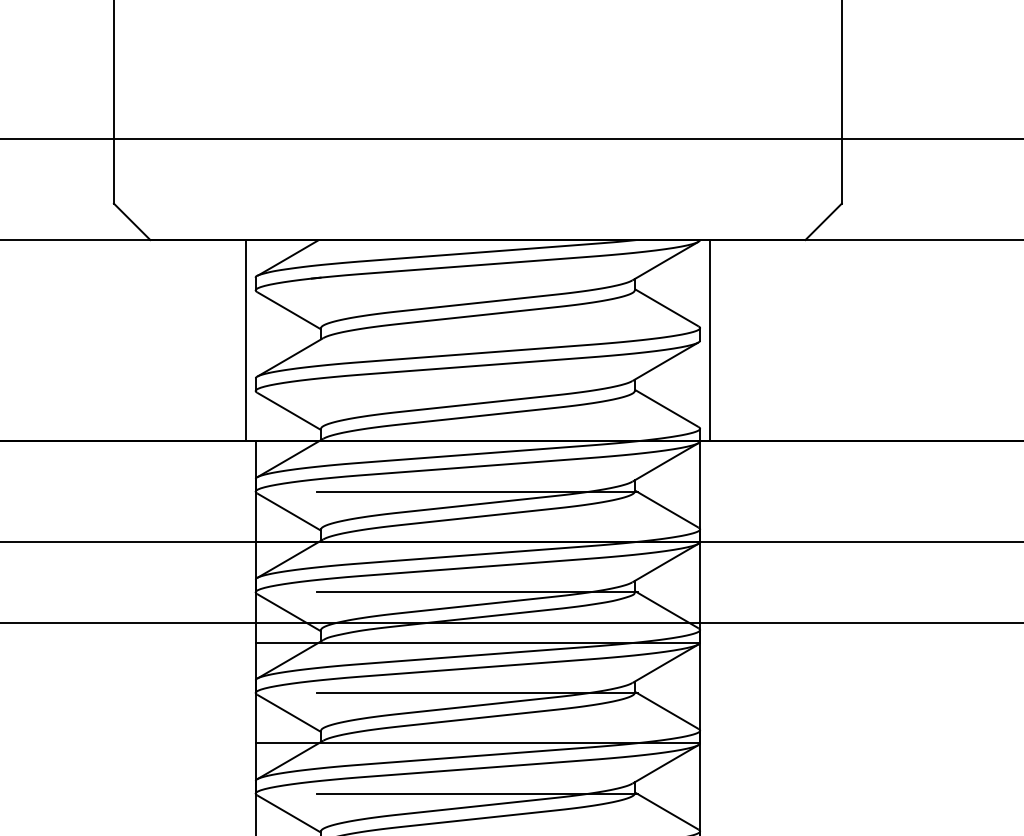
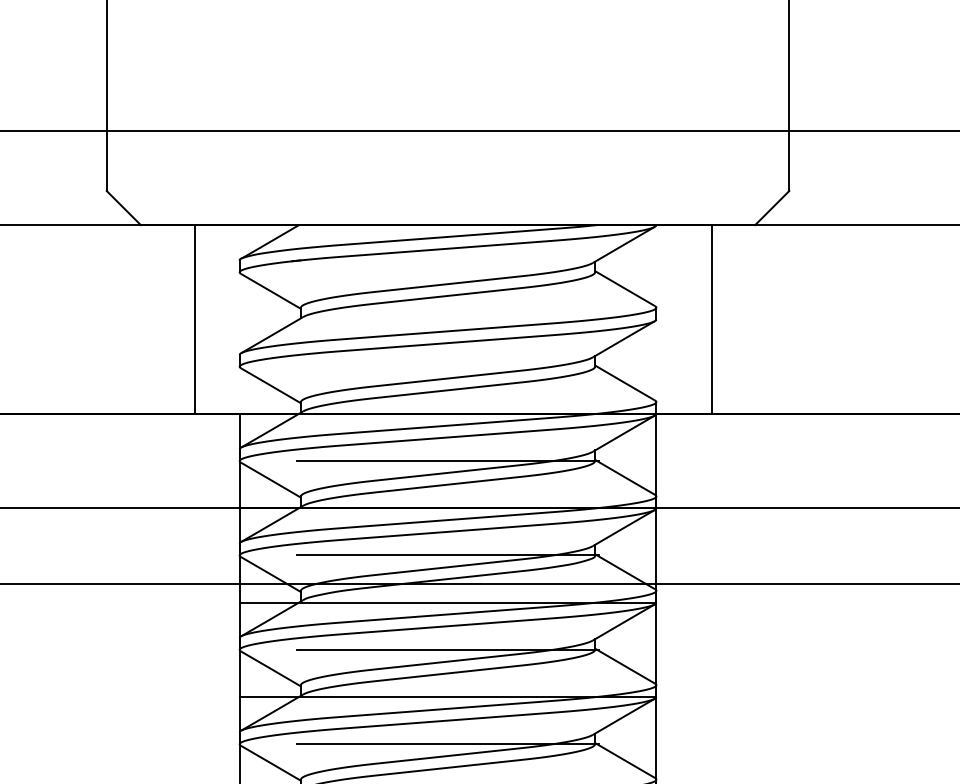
line: (246, 340) -> (195, 319), moved
line: (709, 340) -> (712, 319), moved

